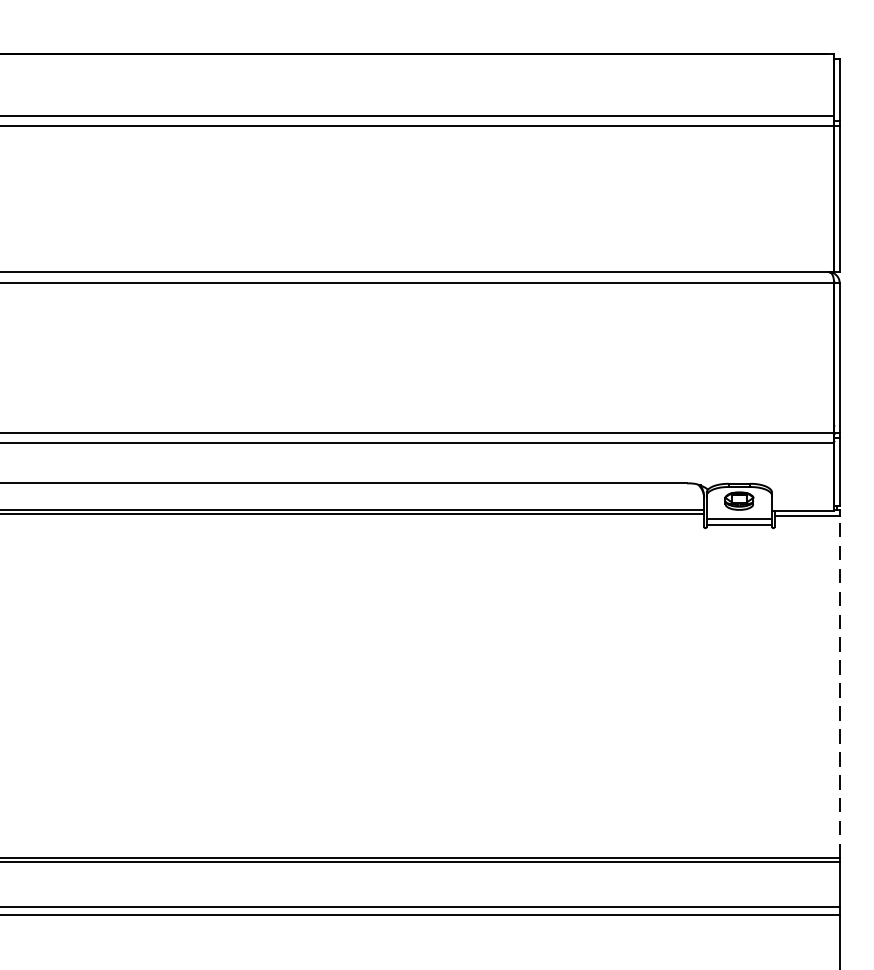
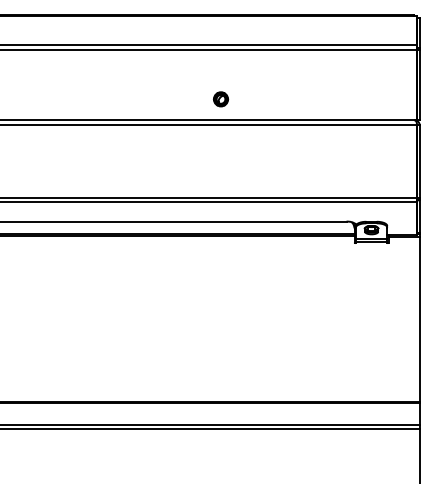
part: (426, 228) -> (221, 99), added
line: (839, 685) -> (419, 318), dashed -> solid

